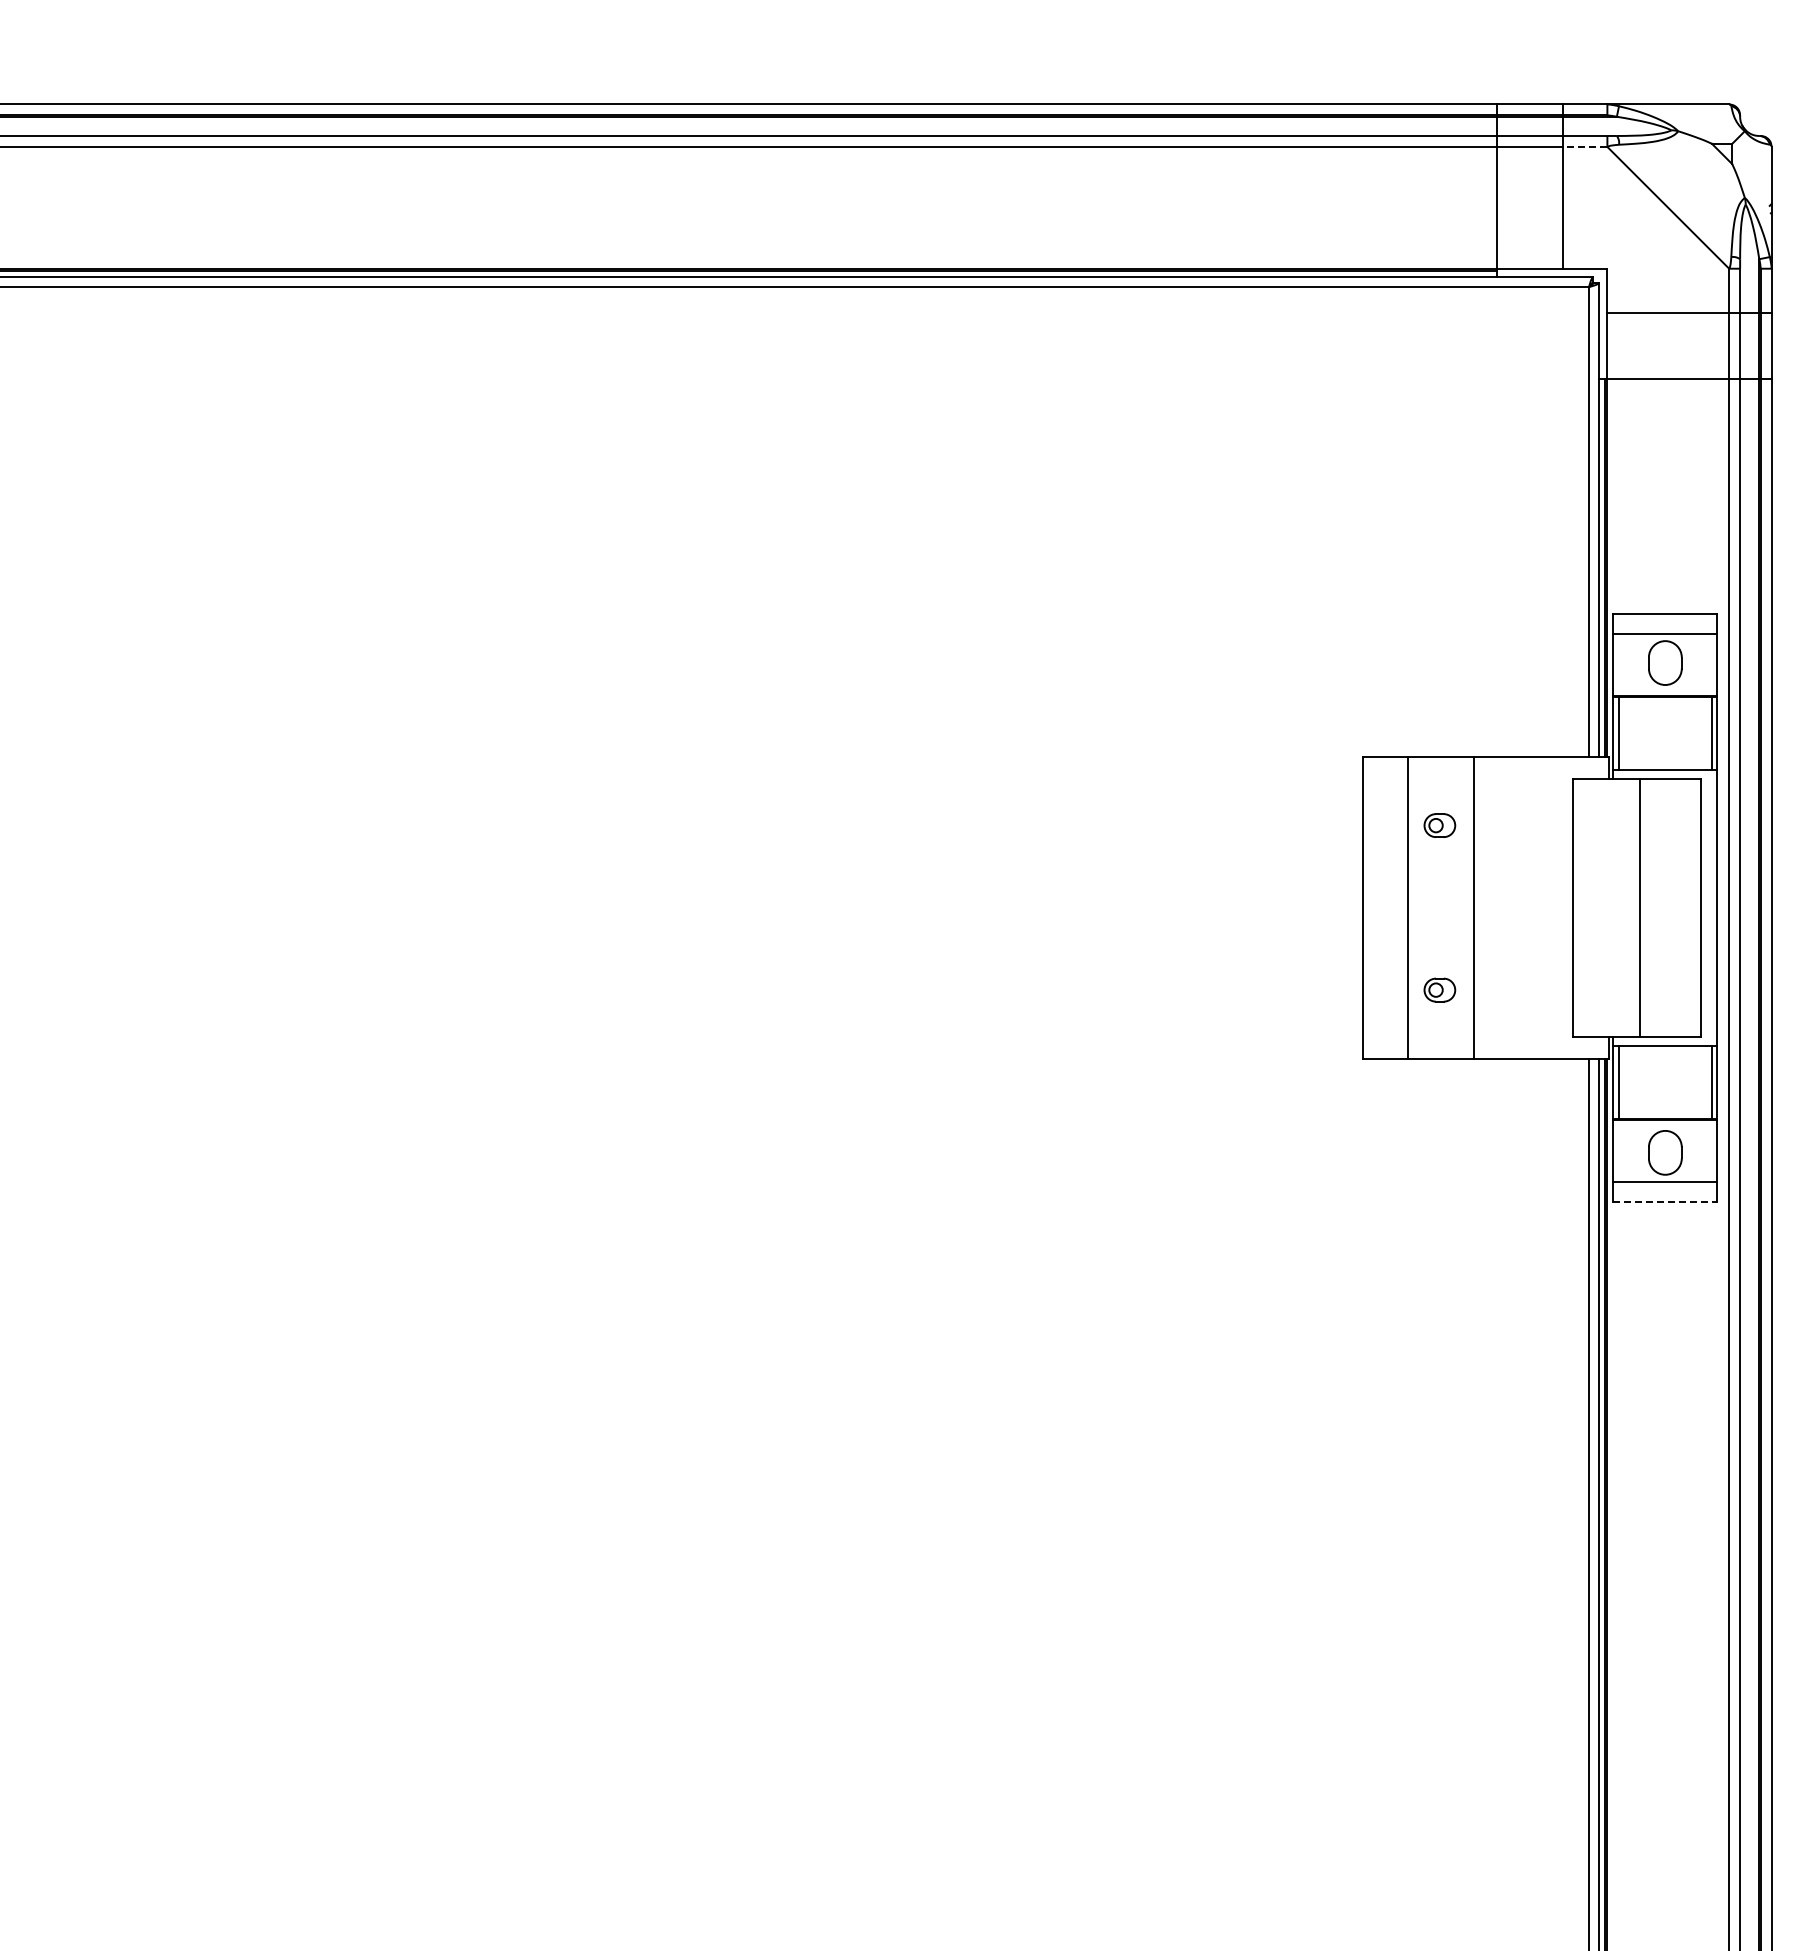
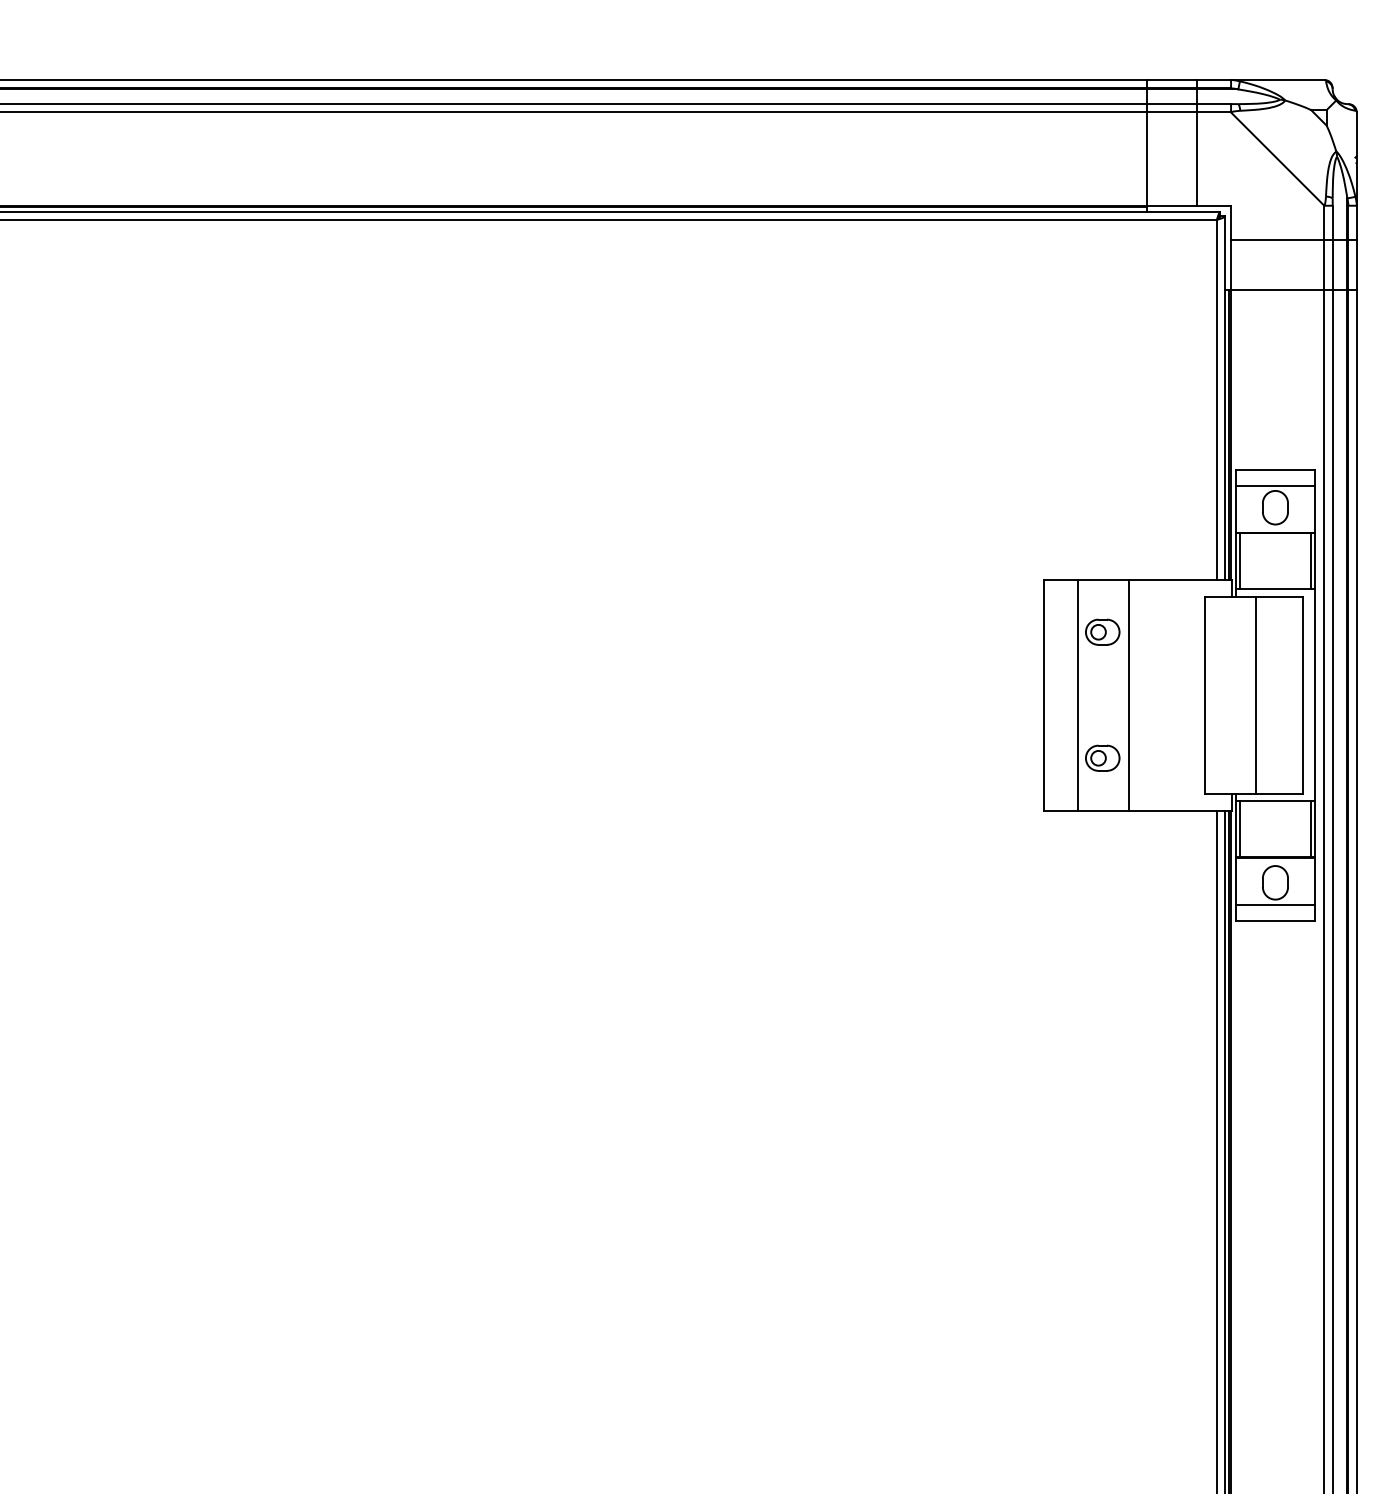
line: (1584, 146) -> (1213, 112), dashed -> solid
part: (1439, 825) -> (1102, 632), size x1.43
part: (1439, 989) -> (1102, 757), size x1.43
line: (1665, 1202) -> (1275, 920), dashed -> solid

